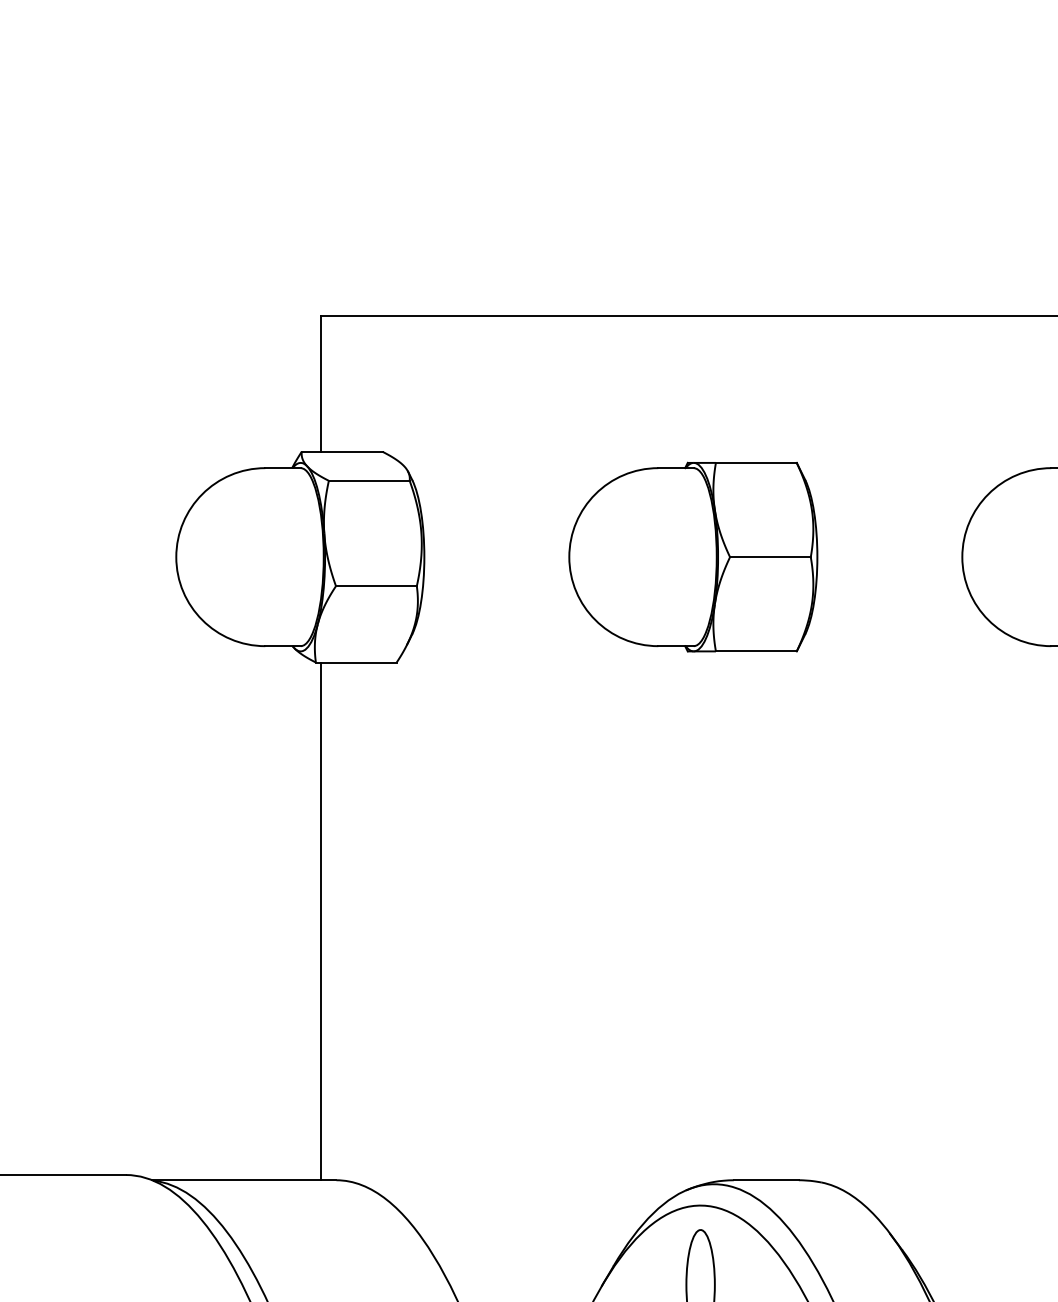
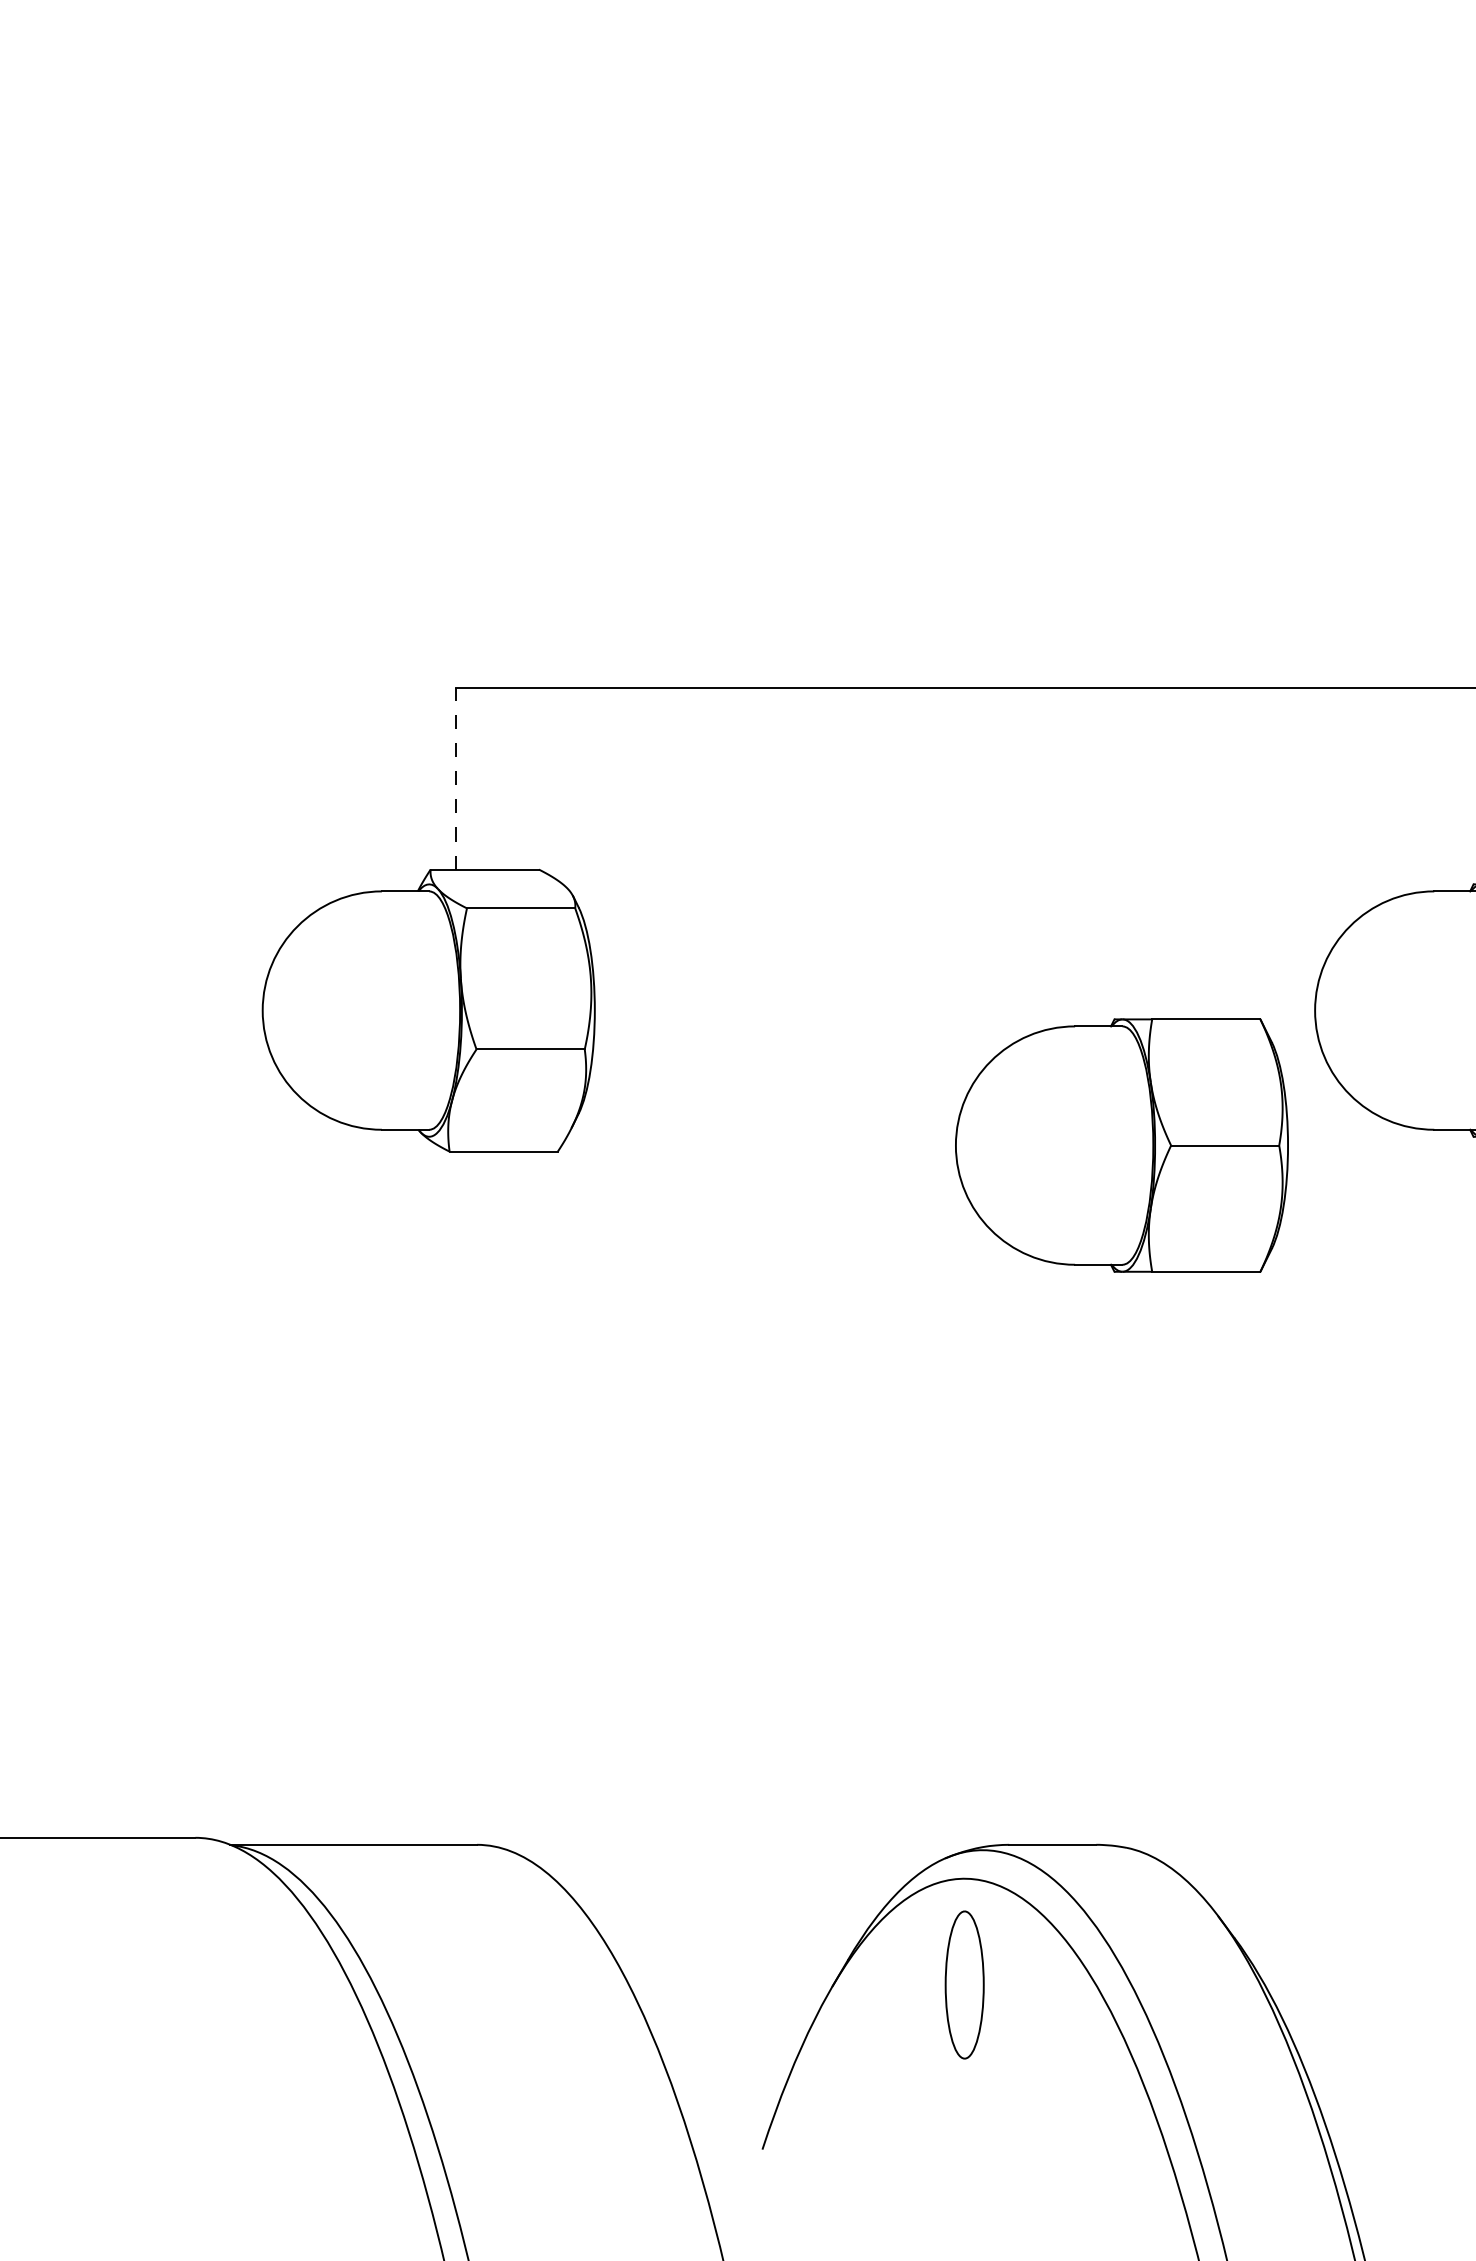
line: (320, 383) -> (455, 778), solid -> dashed
part: (692, 557) -> (1121, 1145), moved
line: (320, 920) -> (455, 1497), removed

